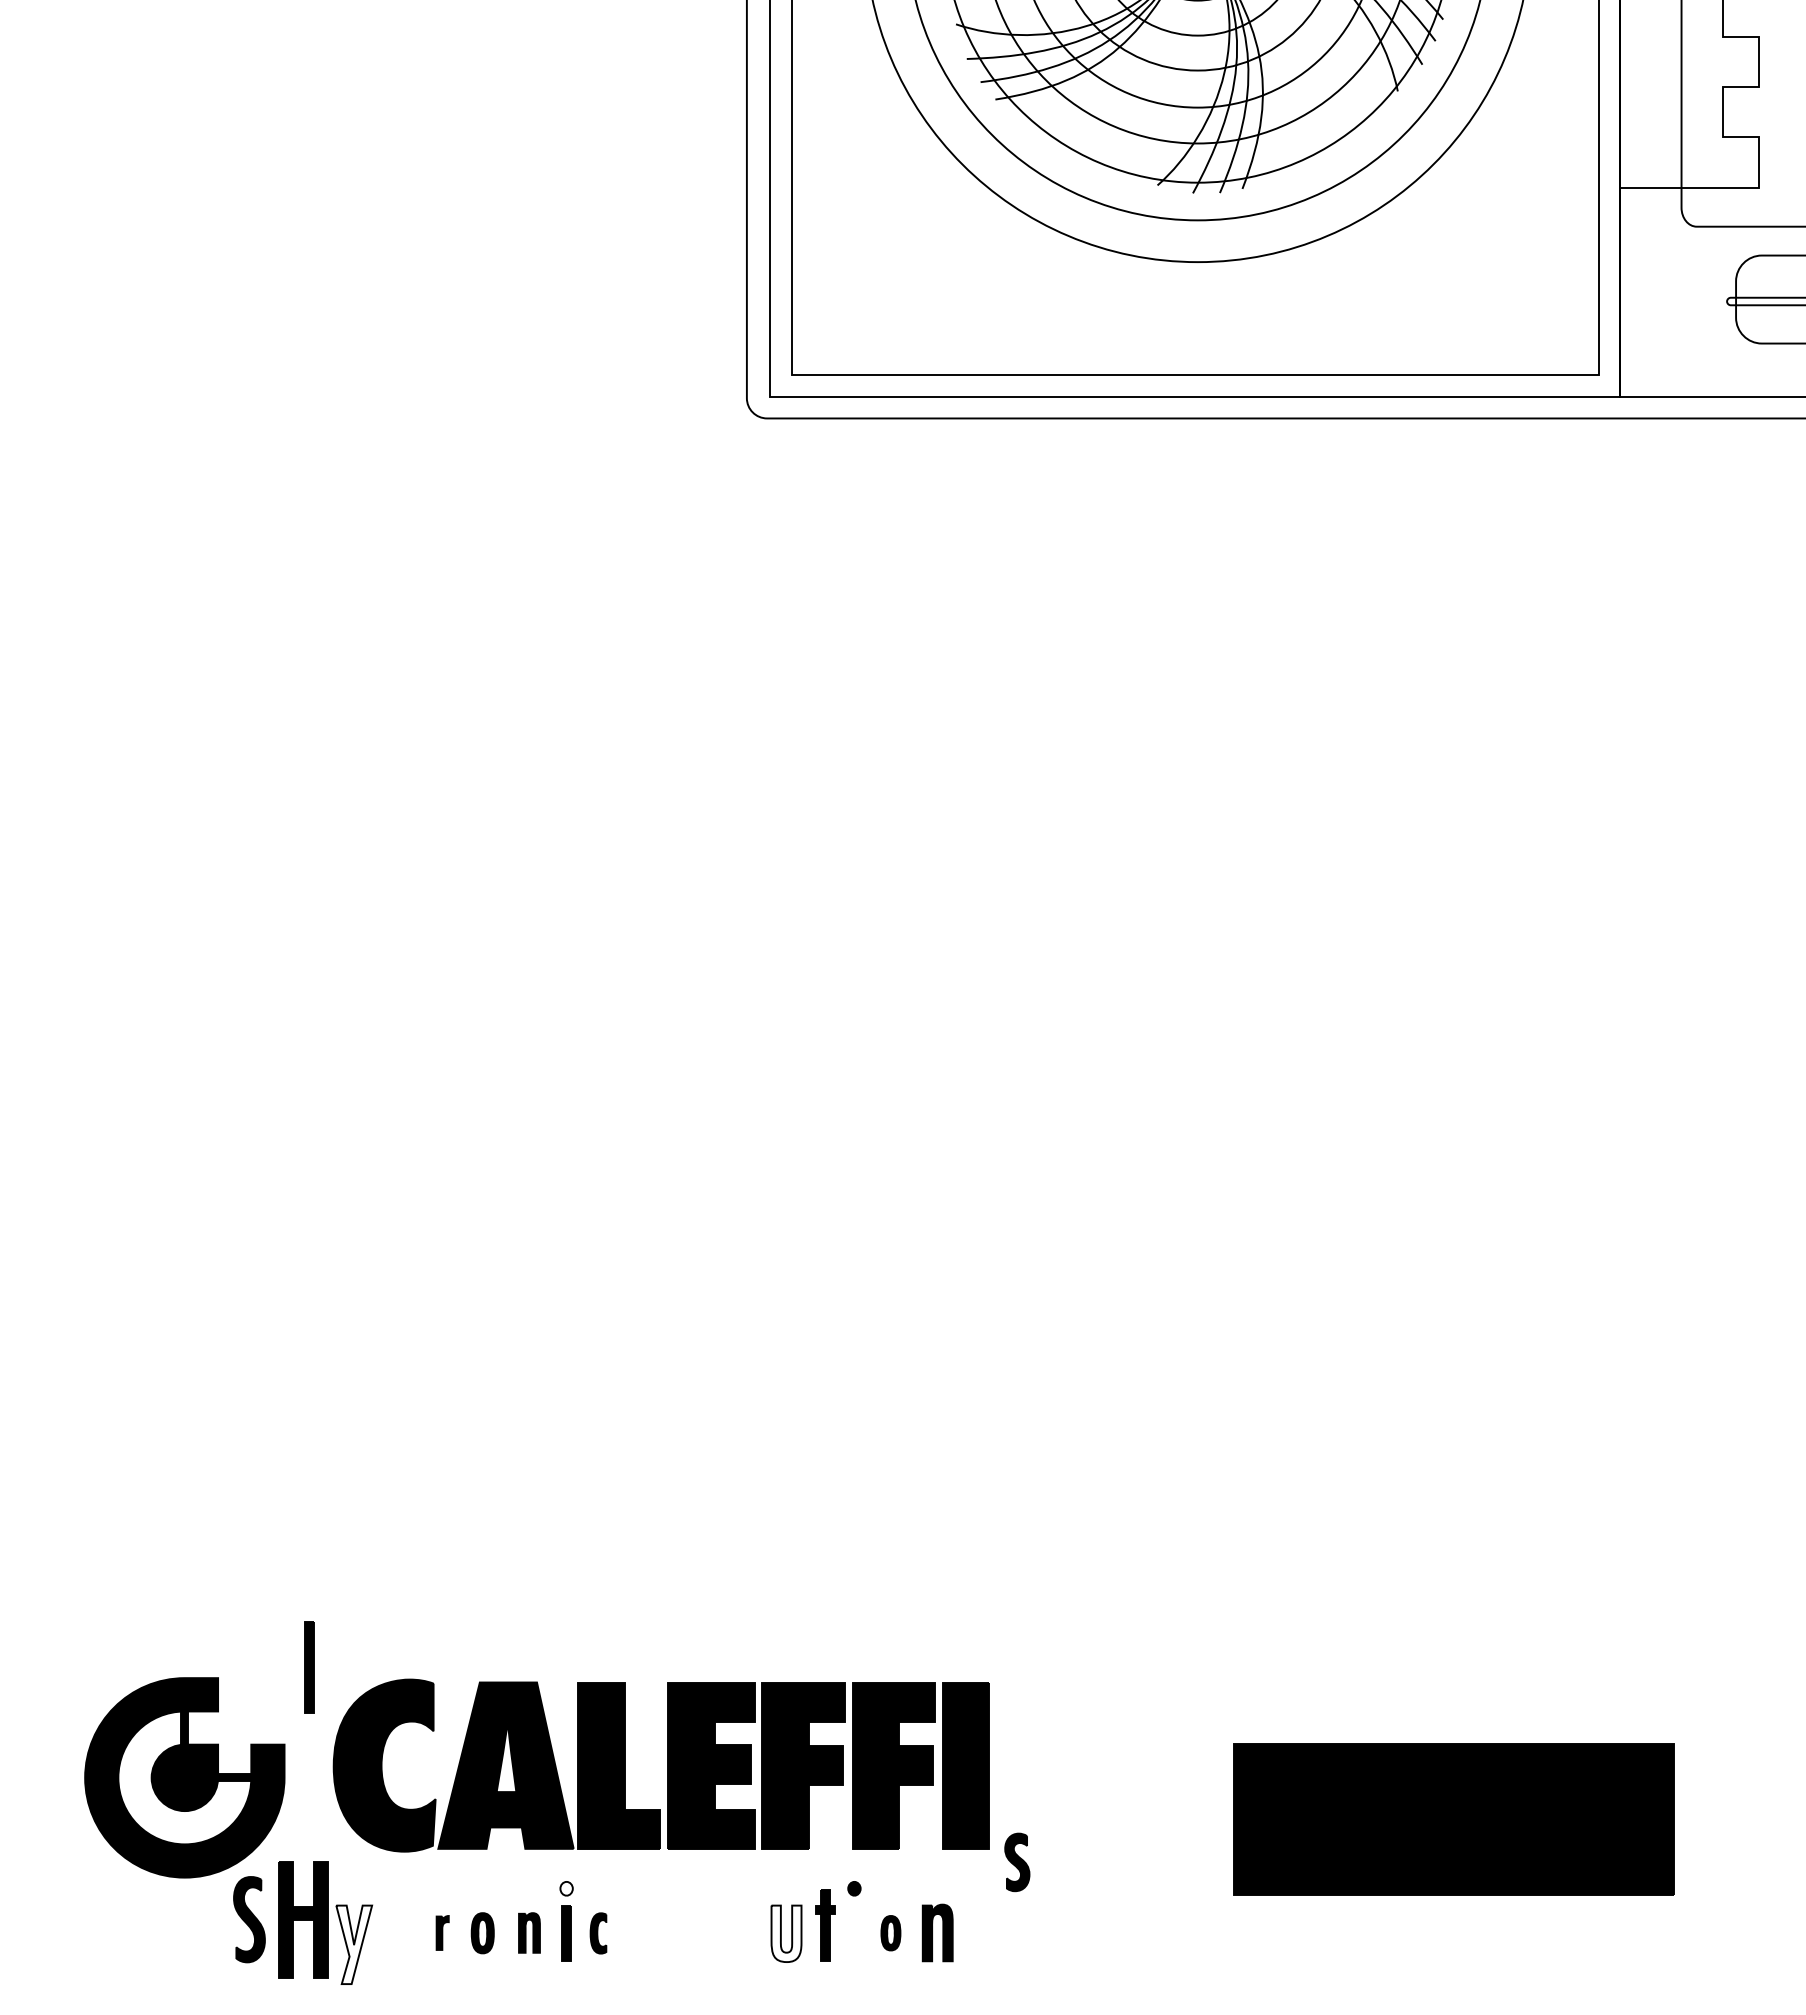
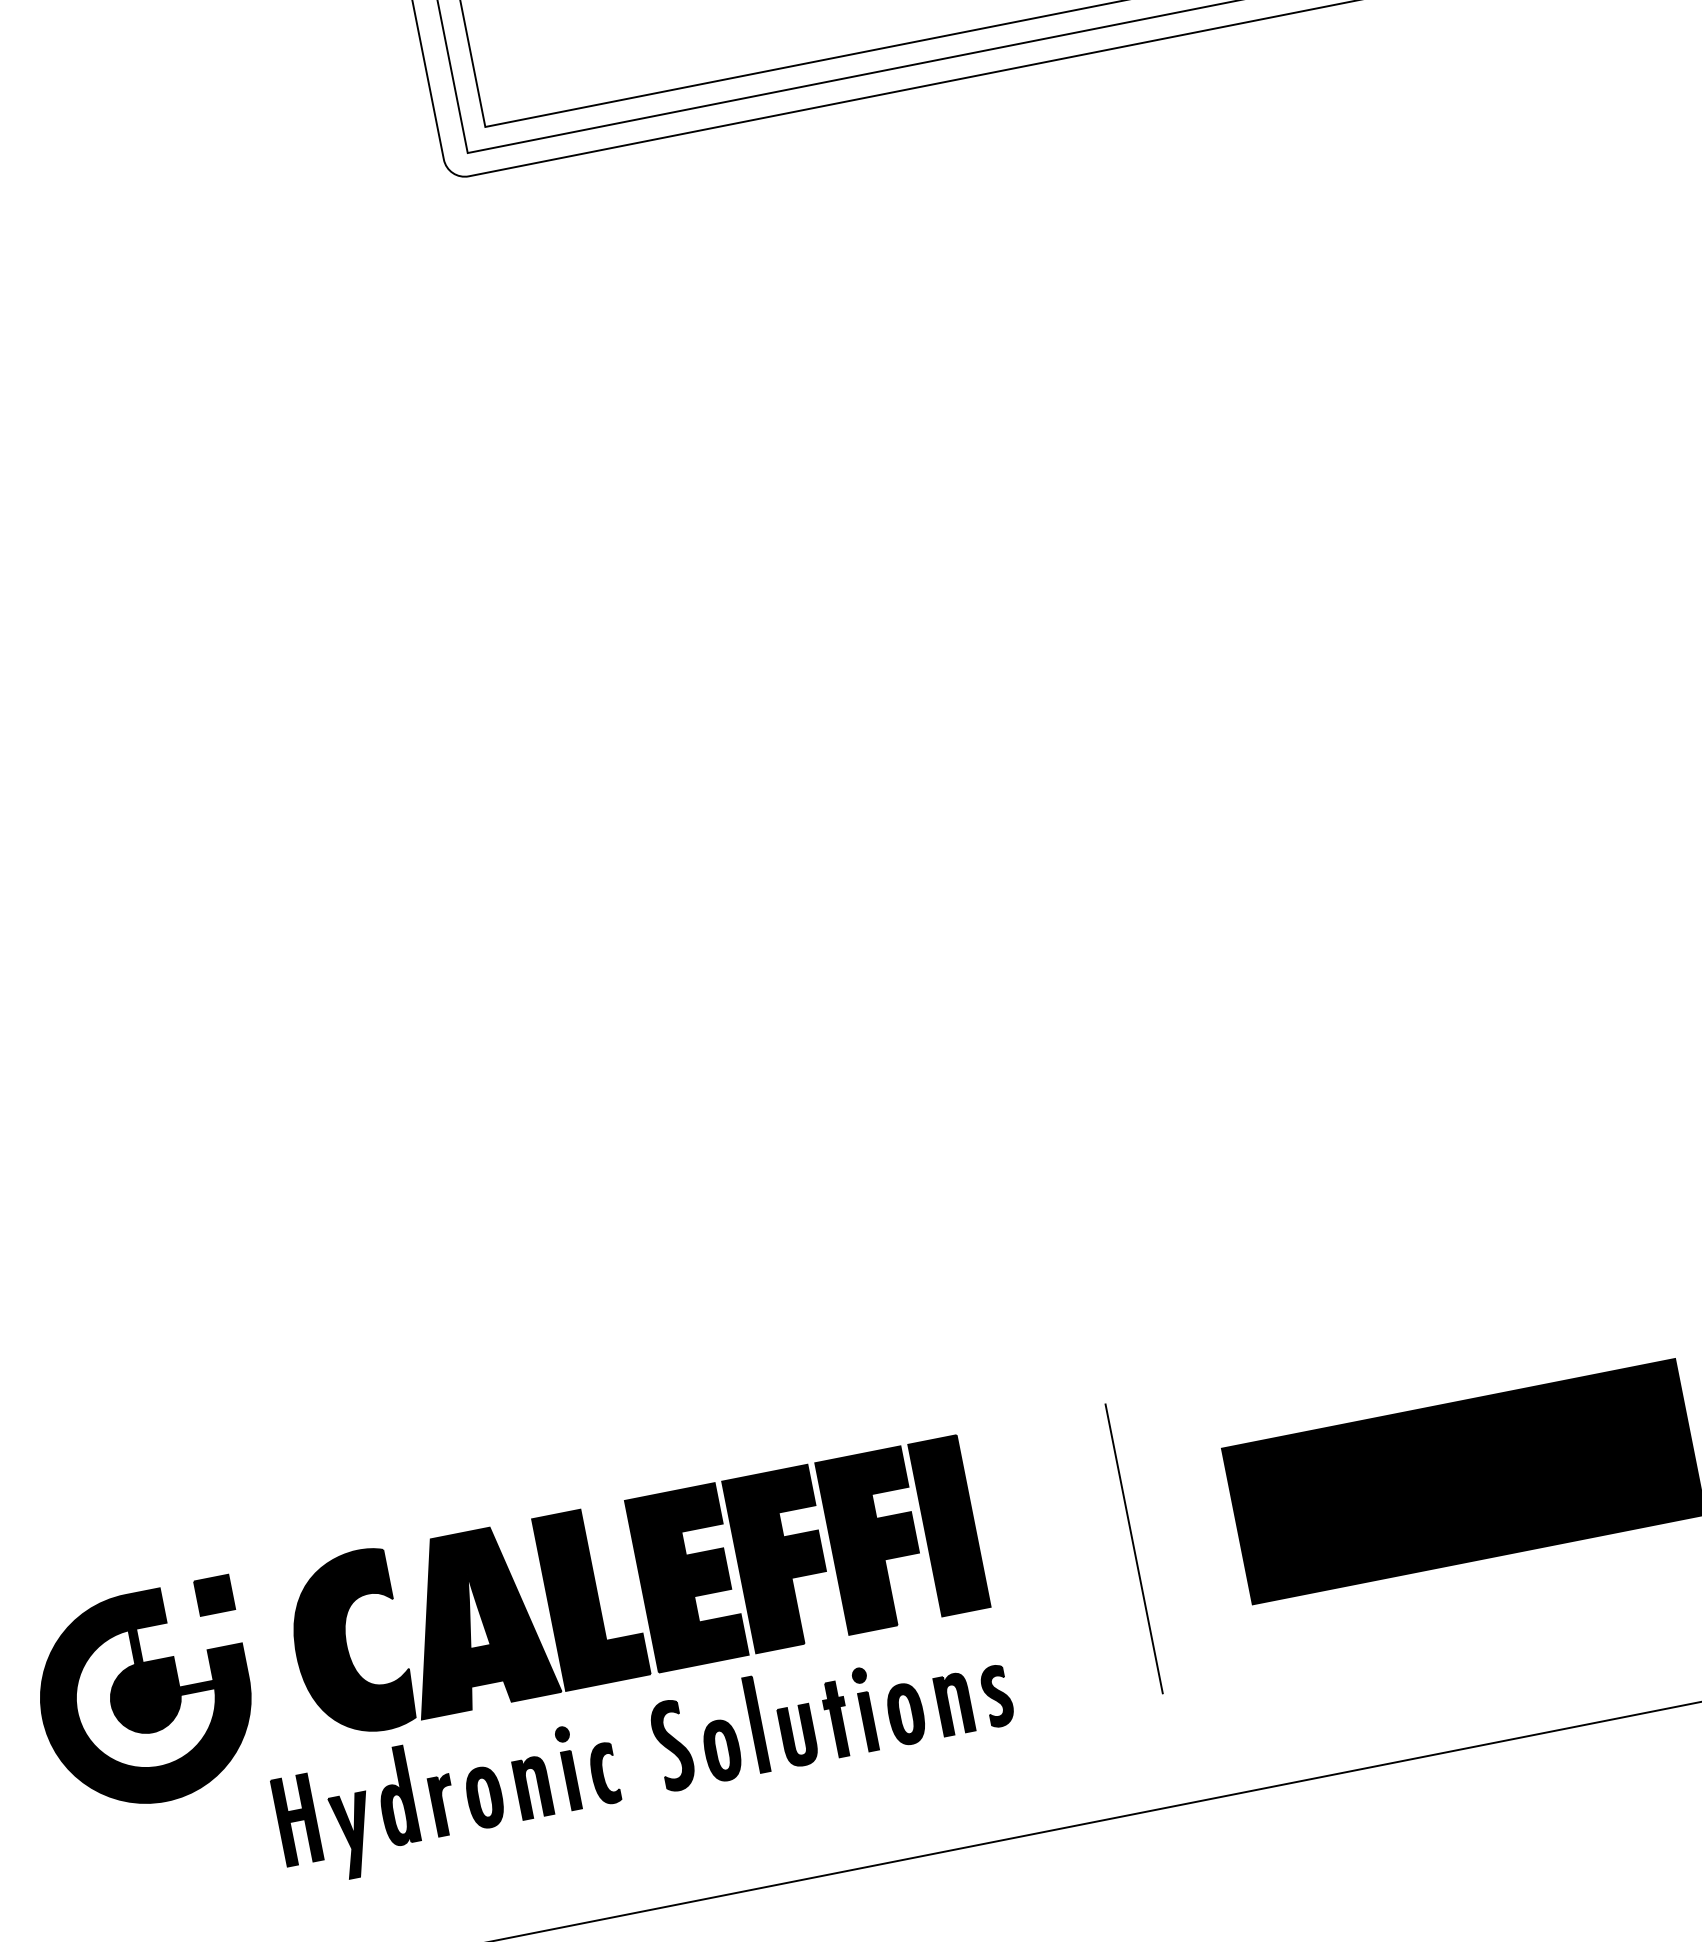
part: (309, 1667) -> (756, 1724), moved
part: (267, 1694) -> (214, 1595), added
line: (1134, 1821) -> (1134, 1549), added
part: (1017, 1862) -> (997, 1696), moved
fill: (566, 1888) -> (562, 1734), added
part: (399, 1915) -> (395, 1796), added
part: (249, 1919) -> (672, 1745), moved
part: (303, 1919) -> (297, 1819), size x0.71
part: (442, 1932) -> (443, 1804), size x1.67
part: (482, 1932) -> (484, 1796), size x1.43
part: (529, 1932) -> (533, 1787), size x1.43
part: (712, 1932) -> (721, 1749), added
part: (890, 1932) -> (905, 1713), size x1.67
part: (598, 1933) -> (604, 1774), size x1.43
fill: (786, 1933) -> (798, 1735), added
part: (854, 1933) -> (868, 1721), added
fill: (354, 1944) -> (354, 1835), added

